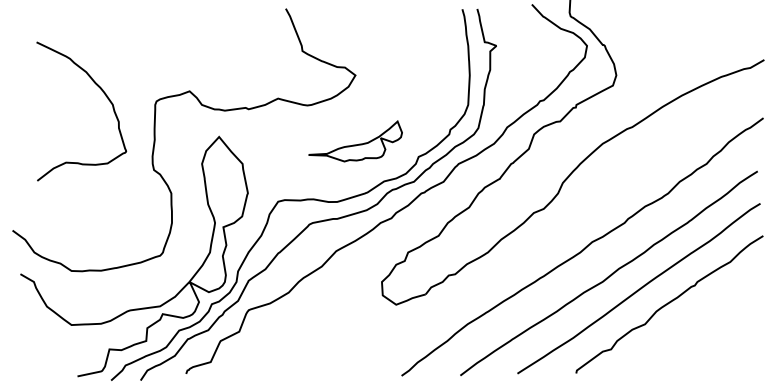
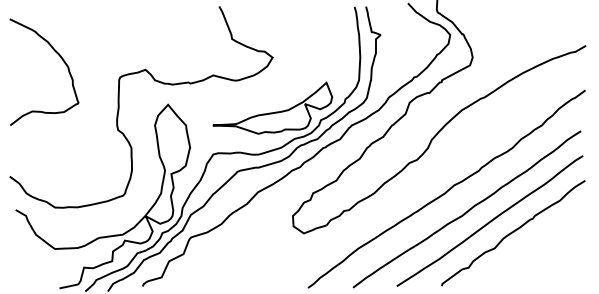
curve: (105, 96) -> (62, 60), moved
part: (355, 141) -> (272, 108), size x1.67

